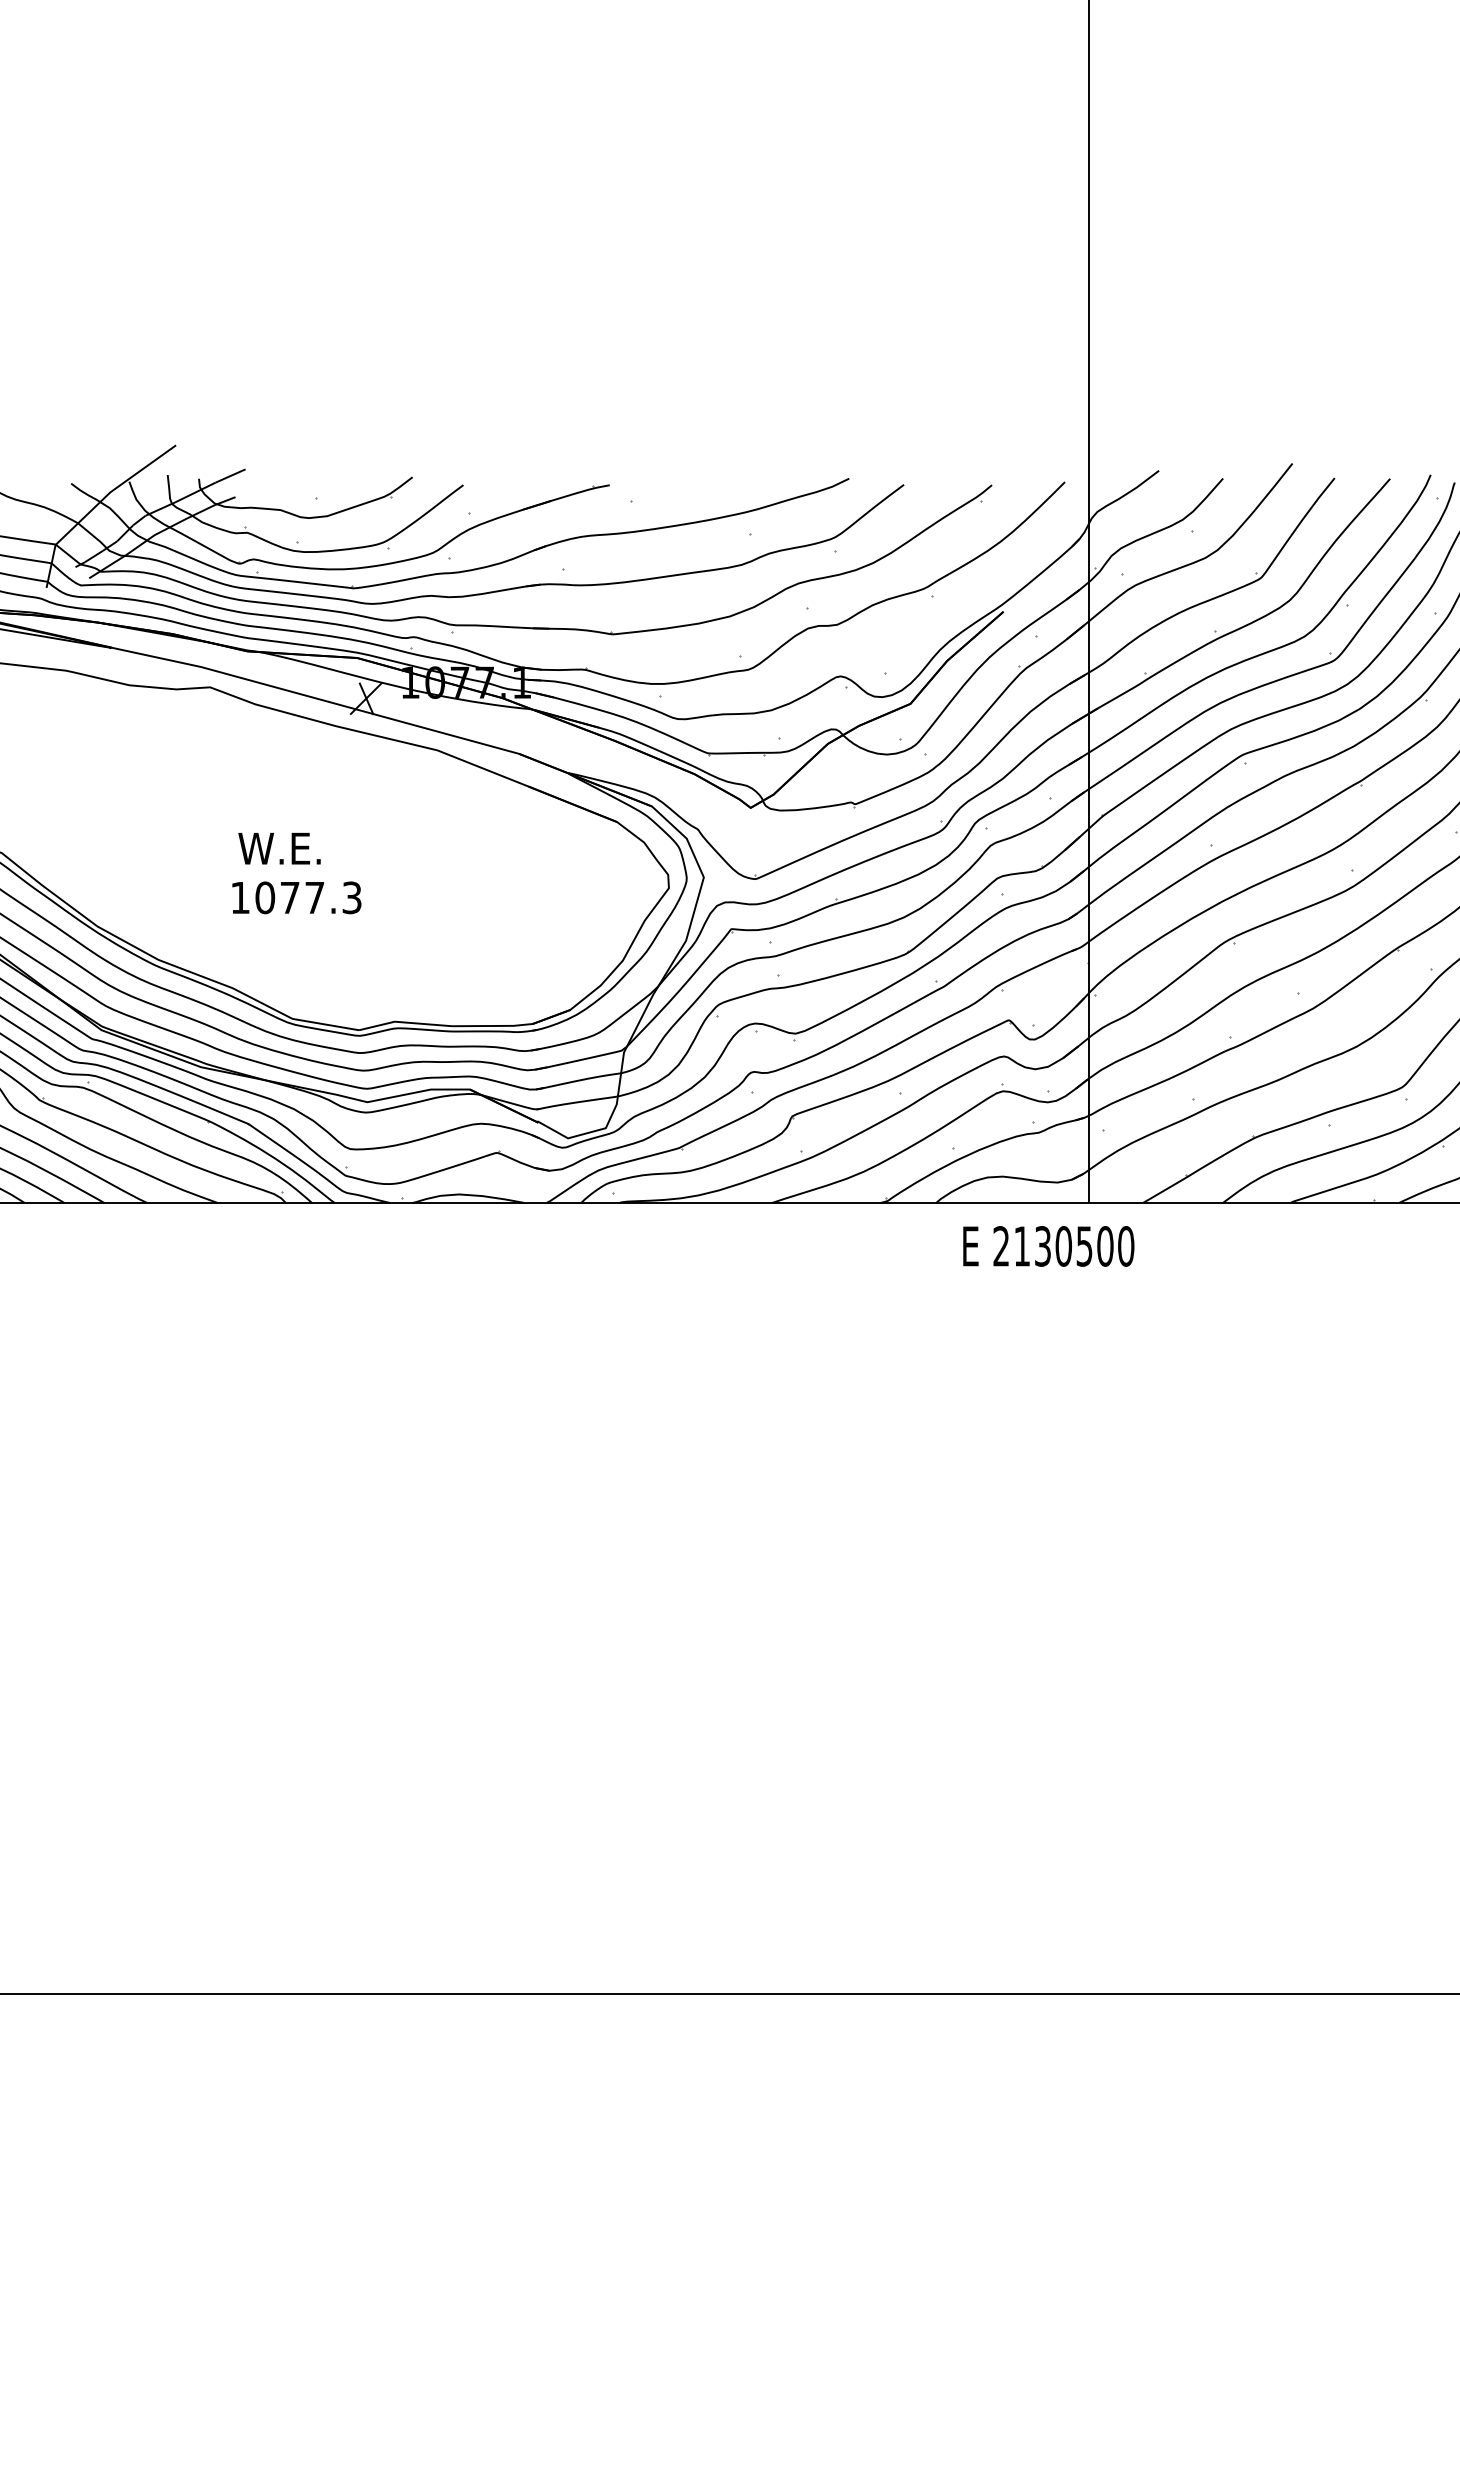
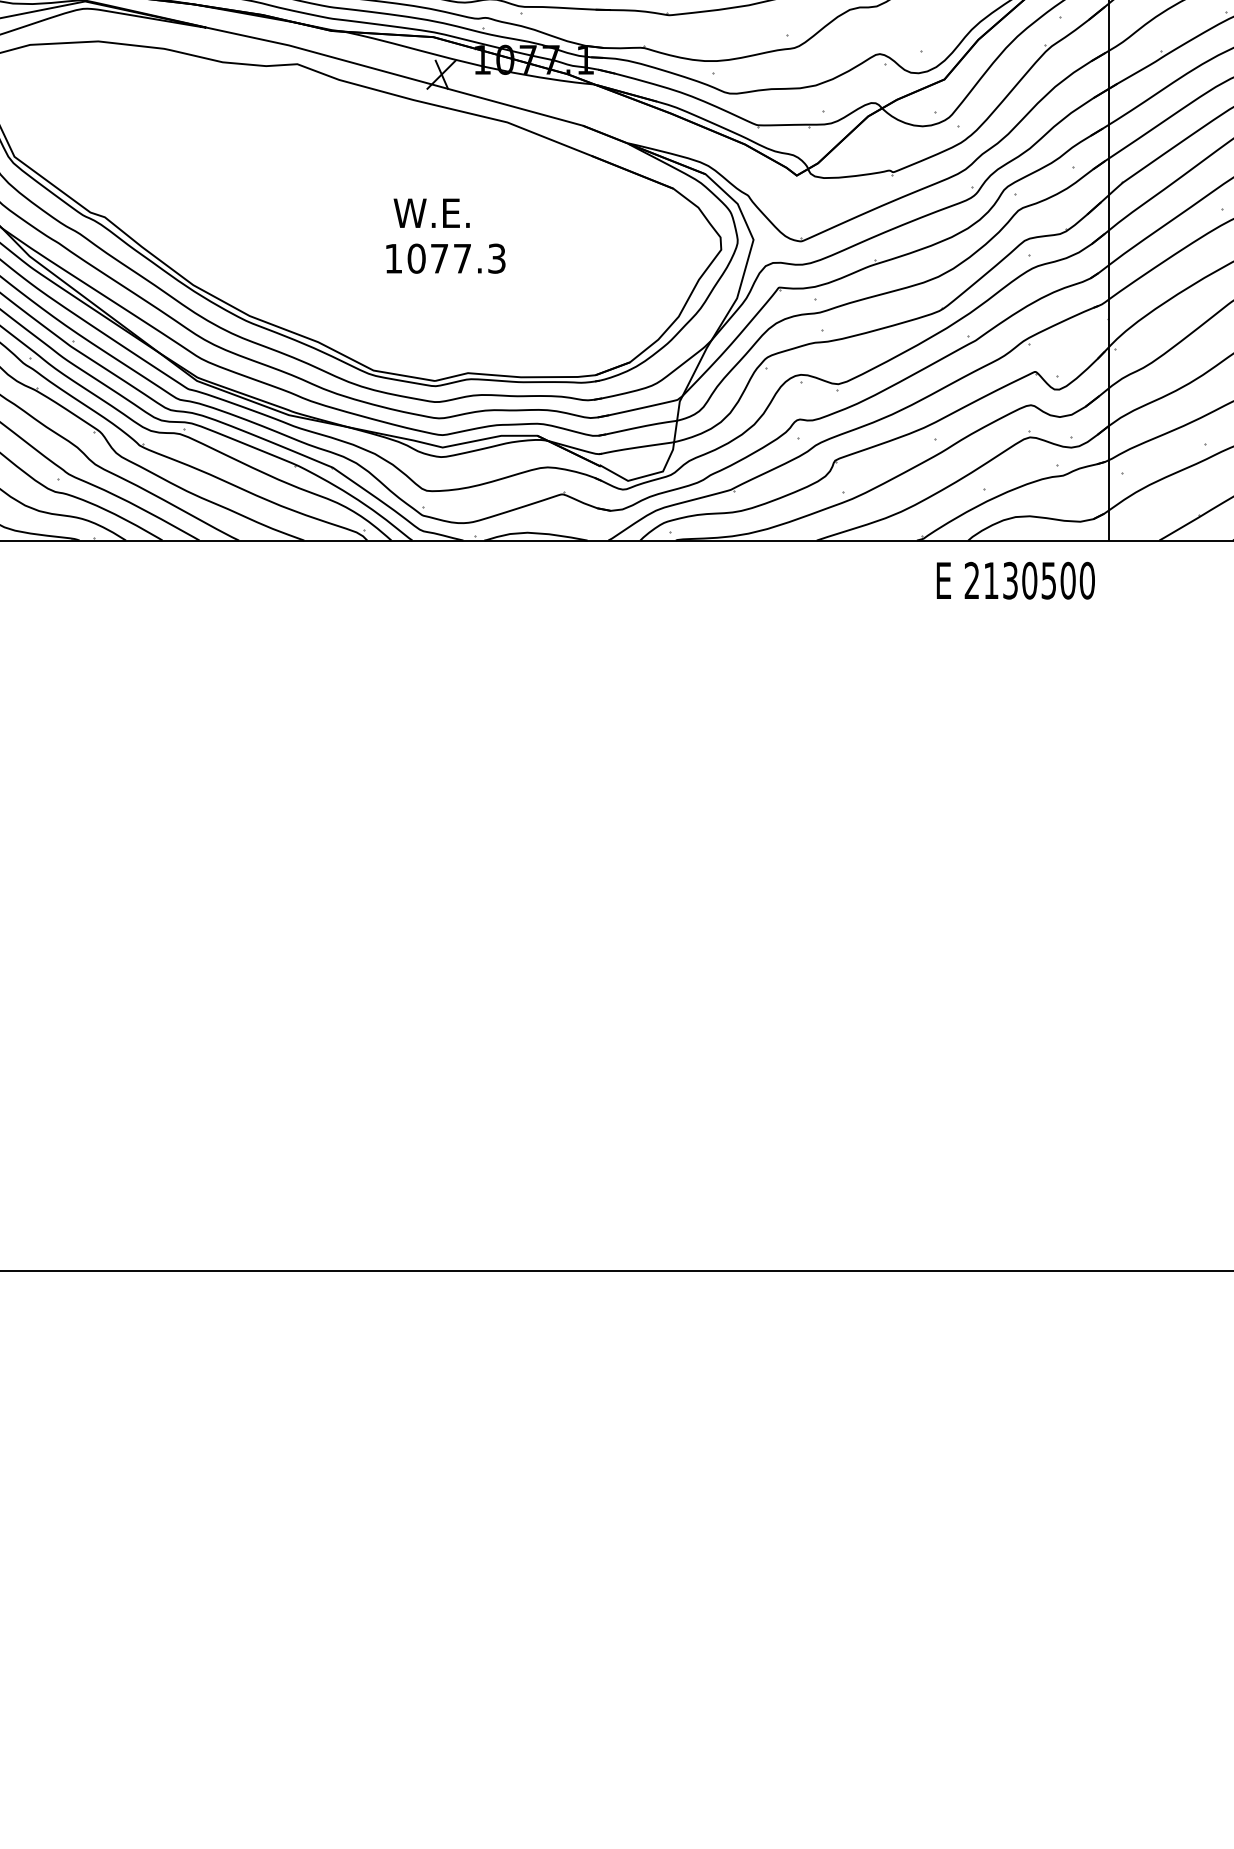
text: (279, 848) -> (431, 213), moved
text: (296, 897) -> (445, 258), moved
text: (1048, 1246) -> (1015, 580), moved

